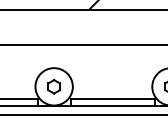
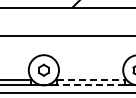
line: (113, 98) -> (91, 79), solid -> dashed
line: (113, 105) -> (91, 85), solid -> dashed

